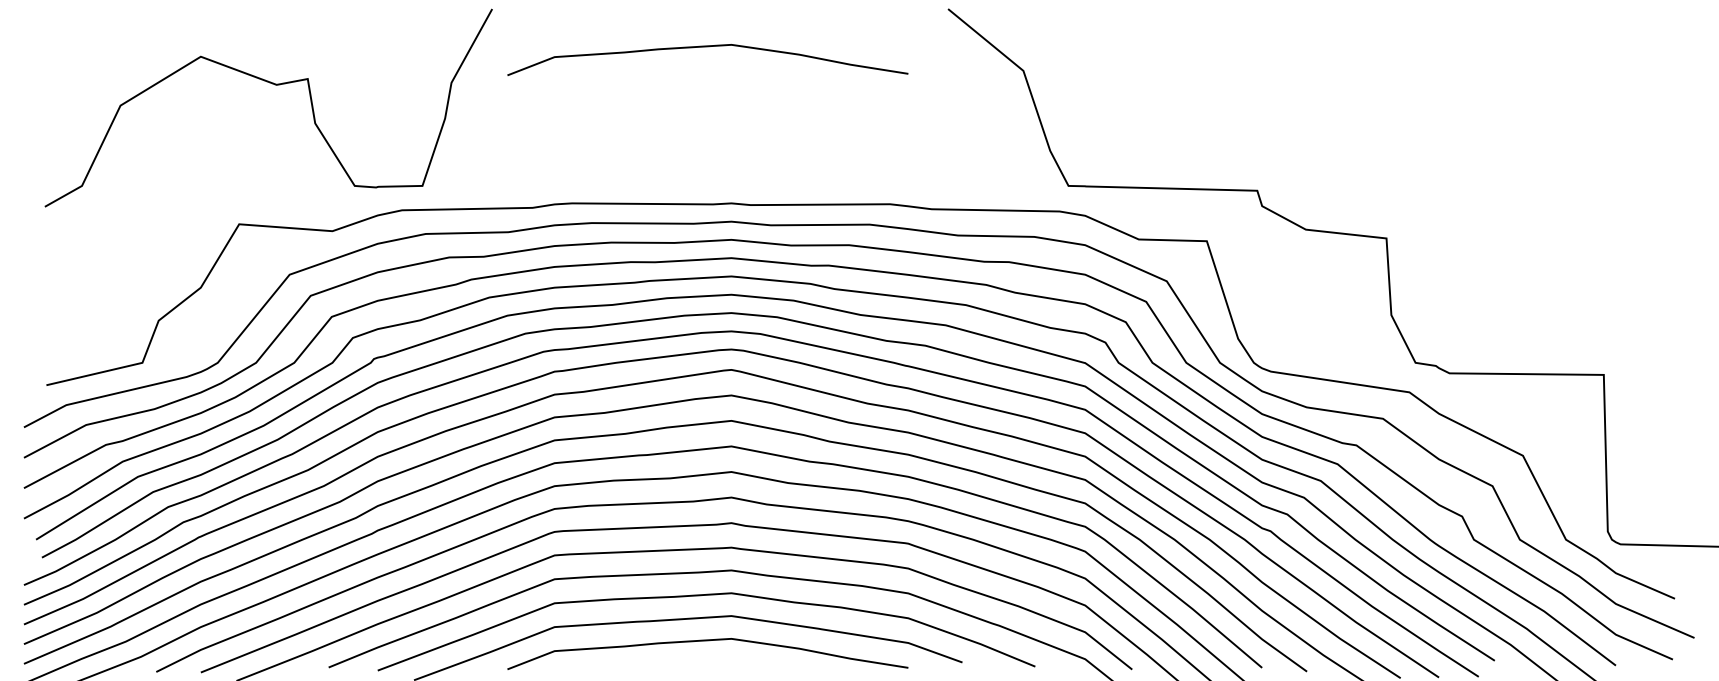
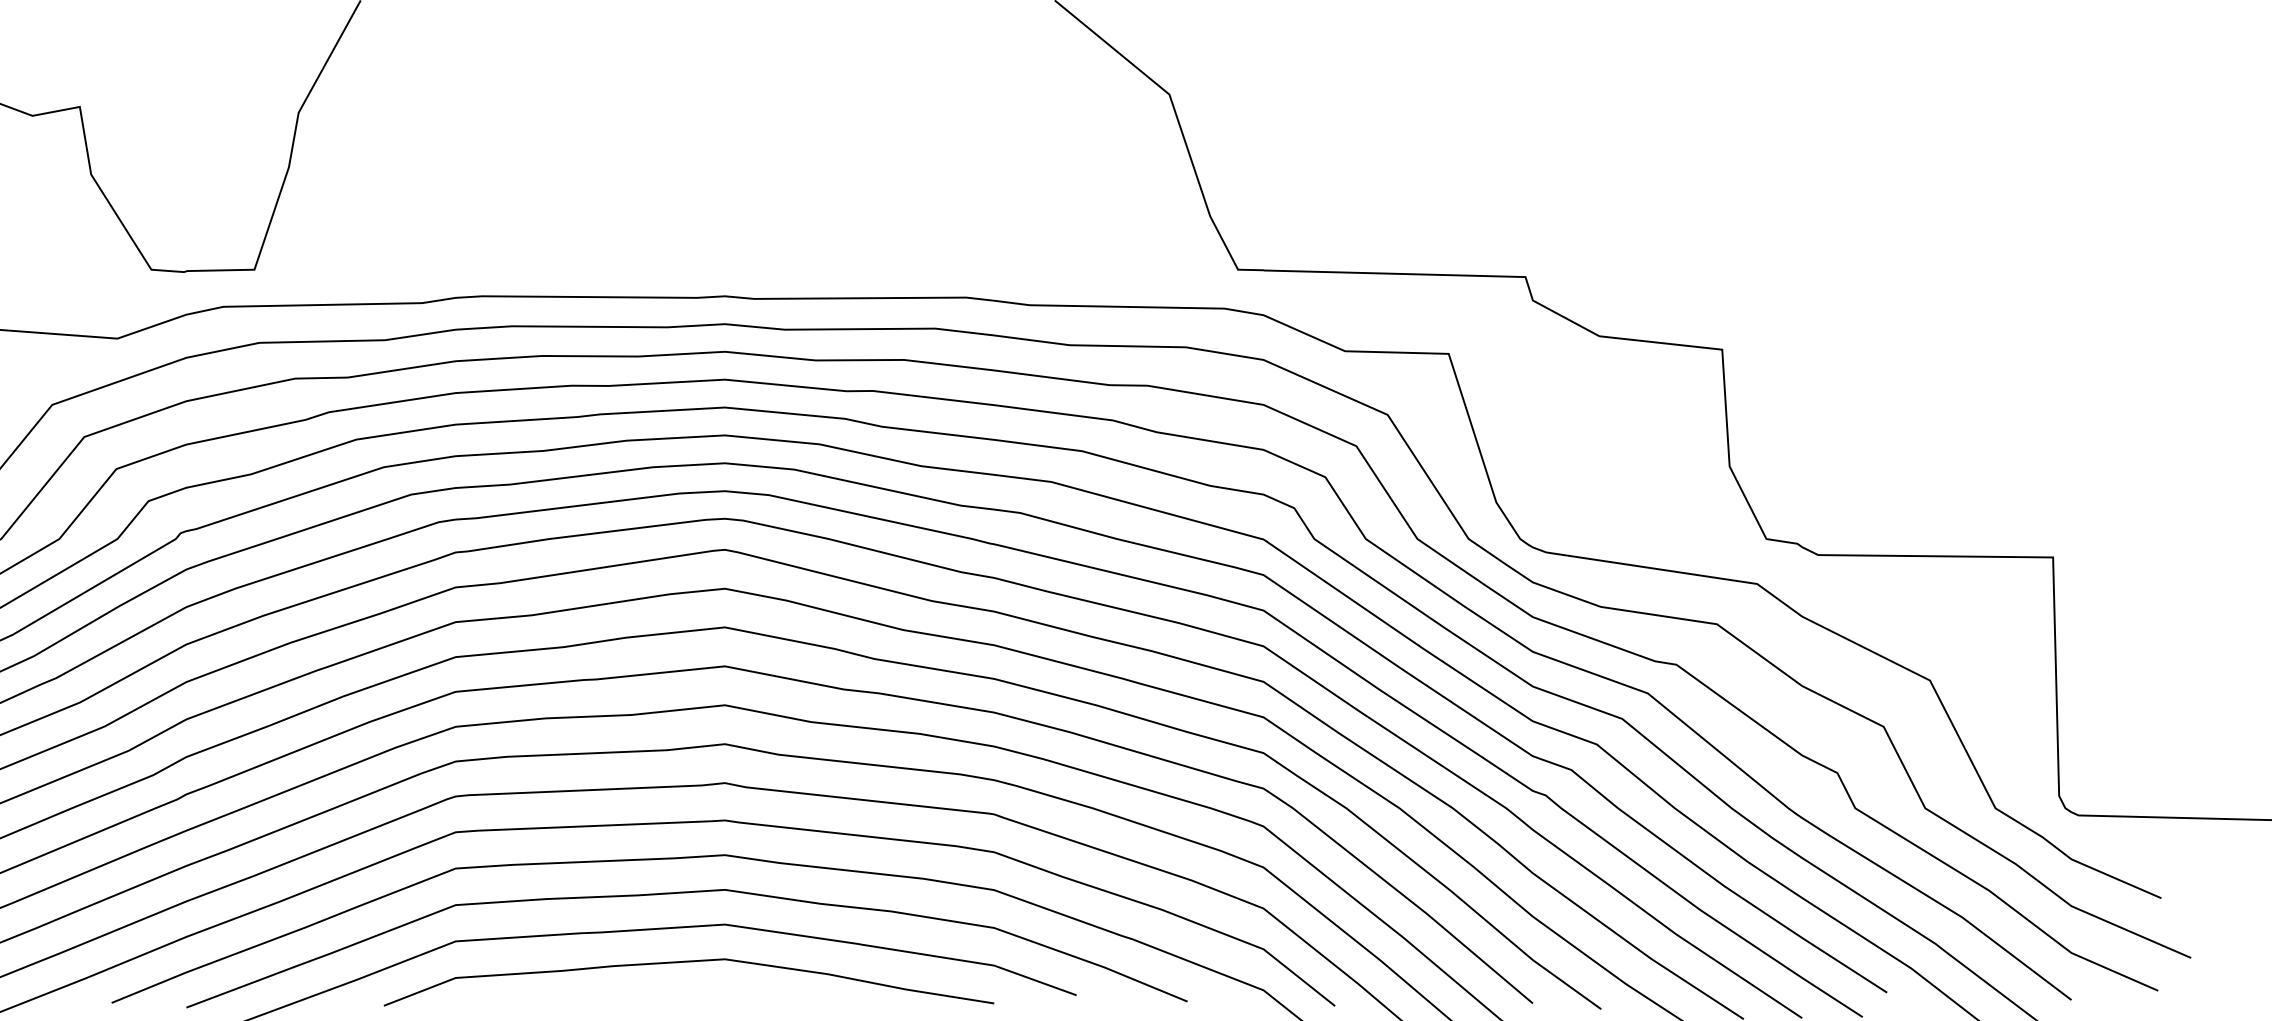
curve: (707, 47) -> (688, 58), removed

